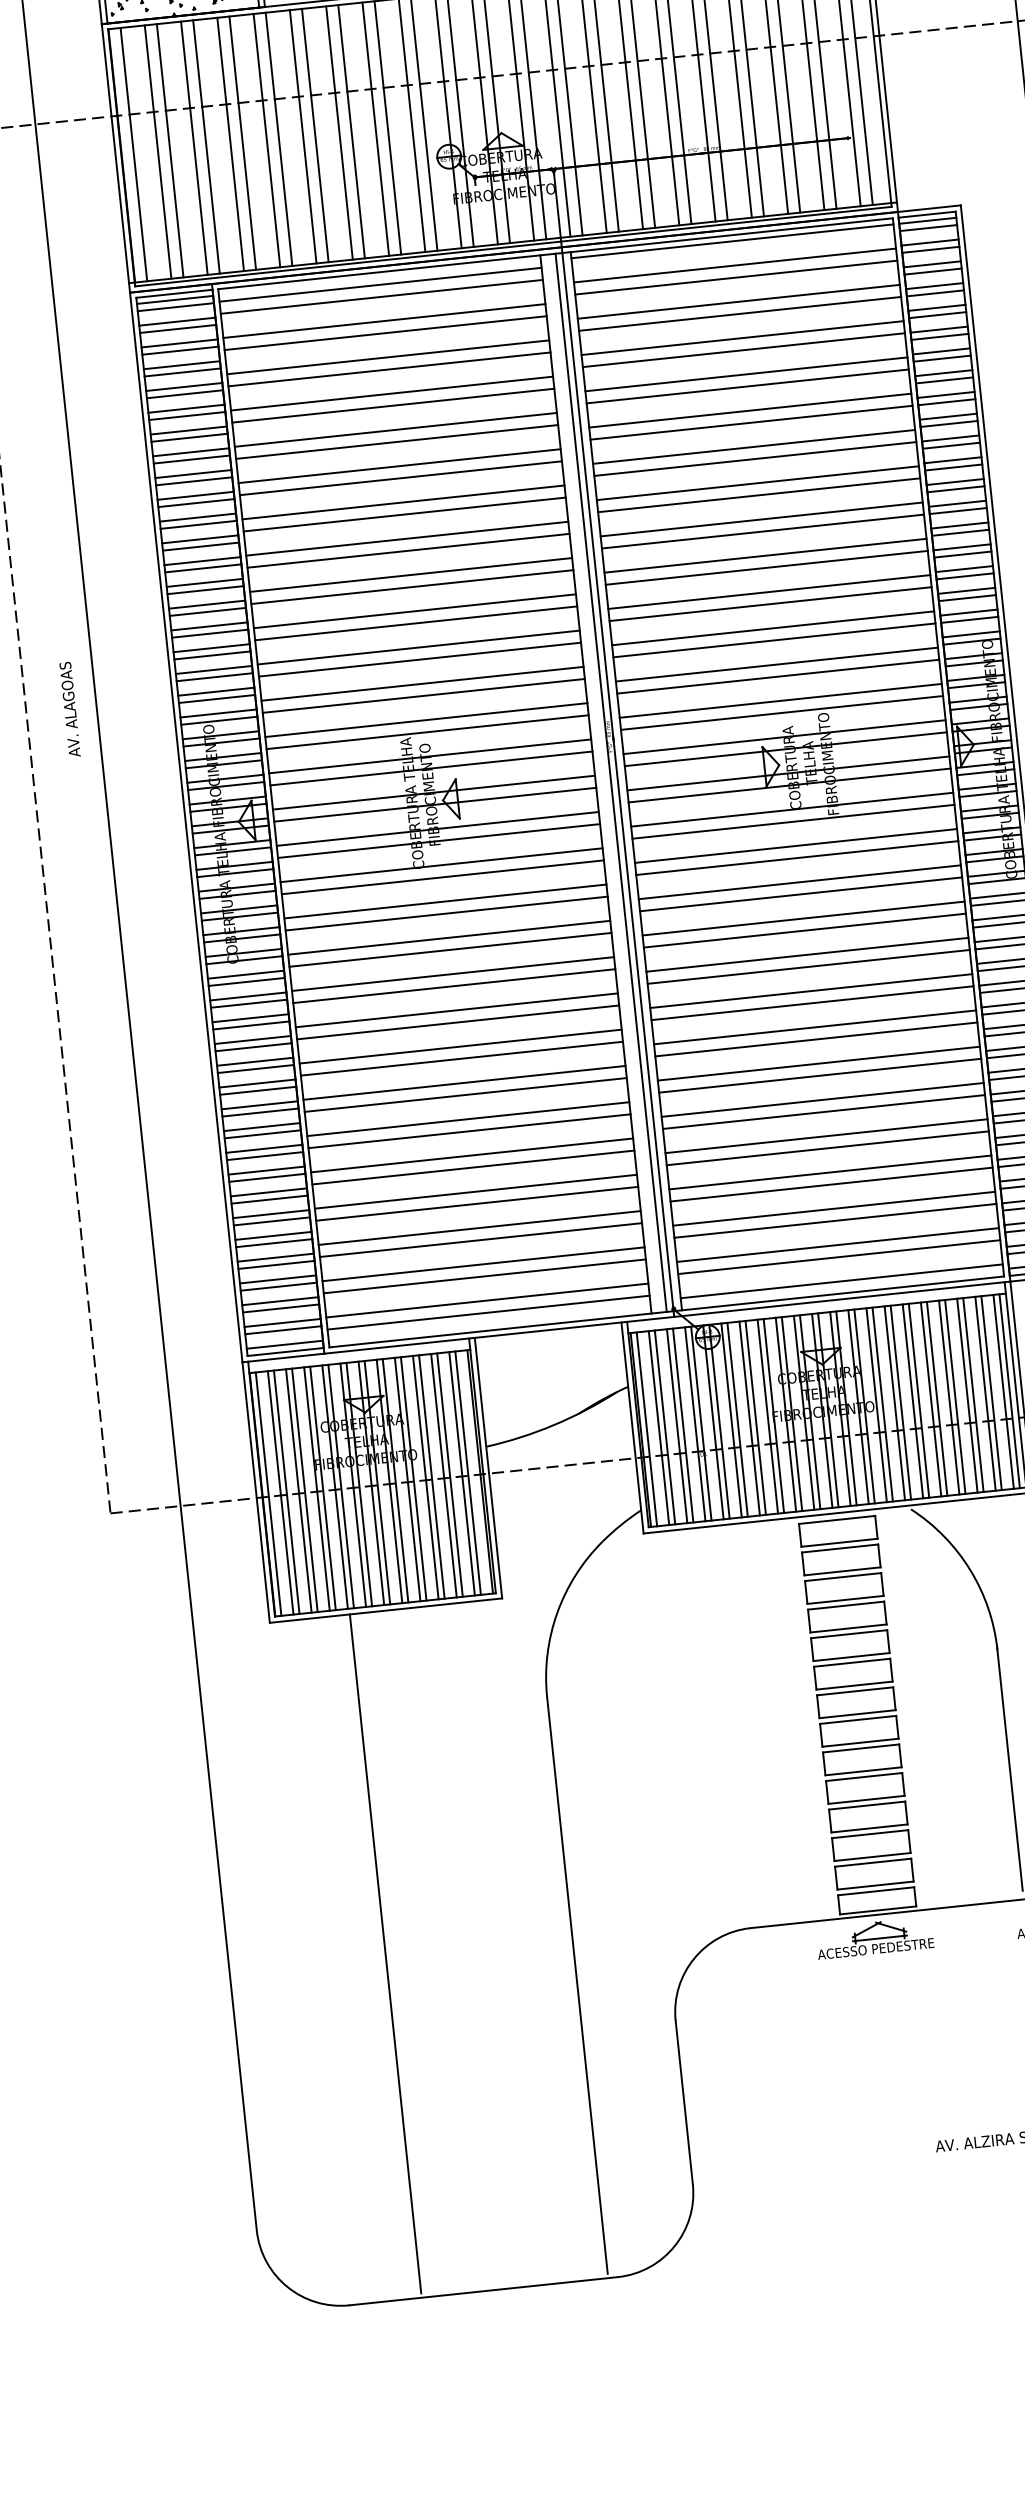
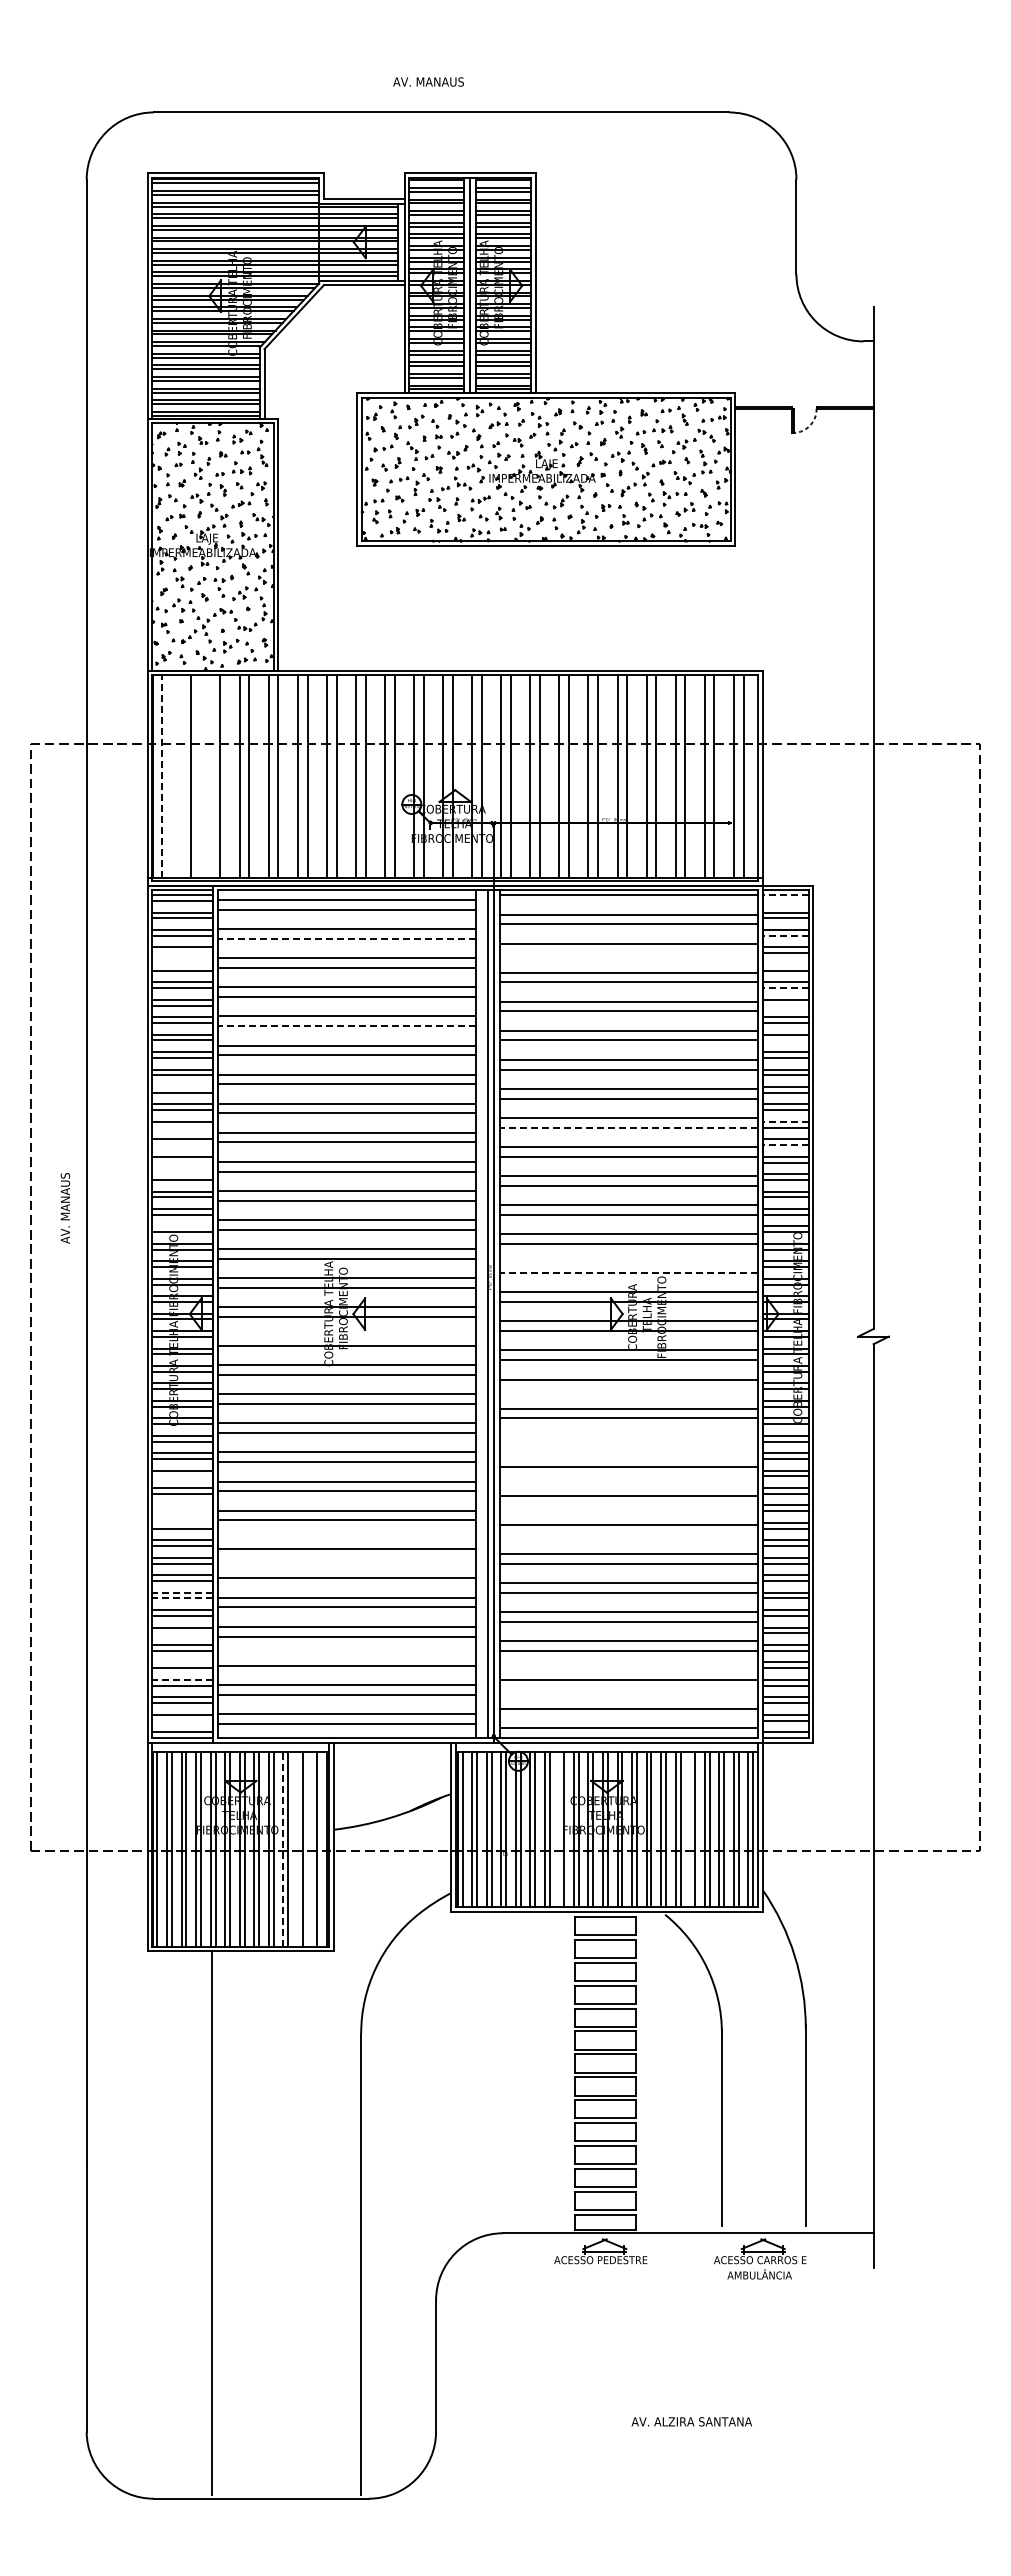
line: (194, 148) -> (210, 776), removed
line: (157, 151) -> (181, 776), removed
line: (134, 154) -> (162, 776), solid -> dashed
line: (927, 221) -> (785, 895), solid -> dashed
line: (928, 227) -> (785, 900), removed
line: (932, 271) -> (785, 935), solid -> dashed
line: (936, 307) -> (785, 964), removed
line: (740, 314) -> (629, 953), removed
line: (385, 332) -> (346, 938), solid -> dashed
line: (939, 337) -> (785, 988), solid -> dashed
line: (941, 358) -> (785, 1005), removed
line: (182, 372) -> (182, 953), removed
line: (183, 386) -> (182, 964), removed
line: (946, 402) -> (785, 1040), removed
line: (396, 442) -> (346, 1026), solid -> dashed
line: (957, 503) -> (785, 1121), solid -> dashed
line: (761, 531) -> (628, 1127), solid -> dashed
line: (960, 533) -> (785, 1145), solid -> dashed
line: (199, 538) -> (182, 1086), removed
line: (205, 589) -> (182, 1127), removed
line: (207, 612) -> (182, 1145), removed
line: (209, 633) -> (182, 1162), removed
line: (211, 648) -> (182, 1174), removed
line: (781, 701) -> (629, 1263), removed
text: (70, 712) -> (65, 1213), AV. ALAGOAS -> AV. MANAUS
line: (781, 712) -> (628, 1272), solid -> dashed
line: (218, 713) -> (182, 1226), removed
line: (437, 829) -> (346, 1336), removed
line: (797, 858) -> (629, 1389), removed
line: (803, 918) -> (629, 1437), removed
line: (805, 930) -> (629, 1447), removed
line: (809, 966) -> (629, 1476), removed
line: (812, 1003) -> (629, 1505), removed
line: (251, 1025) -> (182, 1476), removed
line: (816, 1039) -> (629, 1534), removed
line: (254, 1061) -> (182, 1505), removed
line: (255, 1069) -> (182, 1511), removed
line: (464, 1082) -> (346, 1539), removed
line: (257, 1083) -> (182, 1522), removed
line: (467, 1118) -> (346, 1568), removed
line: (266, 1170) -> (182, 1592), solid -> dashed
line: (267, 1177) -> (182, 1598), solid -> dashed
line: (834, 1209) -> (629, 1670), removed
line: (271, 1221) -> (182, 1633), removed
line: (479, 1227) -> (346, 1655), removed
line: (838, 1245) -> (629, 1699), removed
line: (275, 1257) -> (182, 1662), removed
line: (277, 1279) -> (182, 1679), solid -> dashed
line: (283, 1330) -> (182, 1720), removed
line: (931, 1399) -> (690, 1829), removed
line: (767, 1416) -> (559, 1829), removed
line: (462, 1472) -> (312, 1848), removed
line: (443, 1474) -> (297, 1848), removed
line: (425, 1476) -> (283, 1848), solid -> dashed

